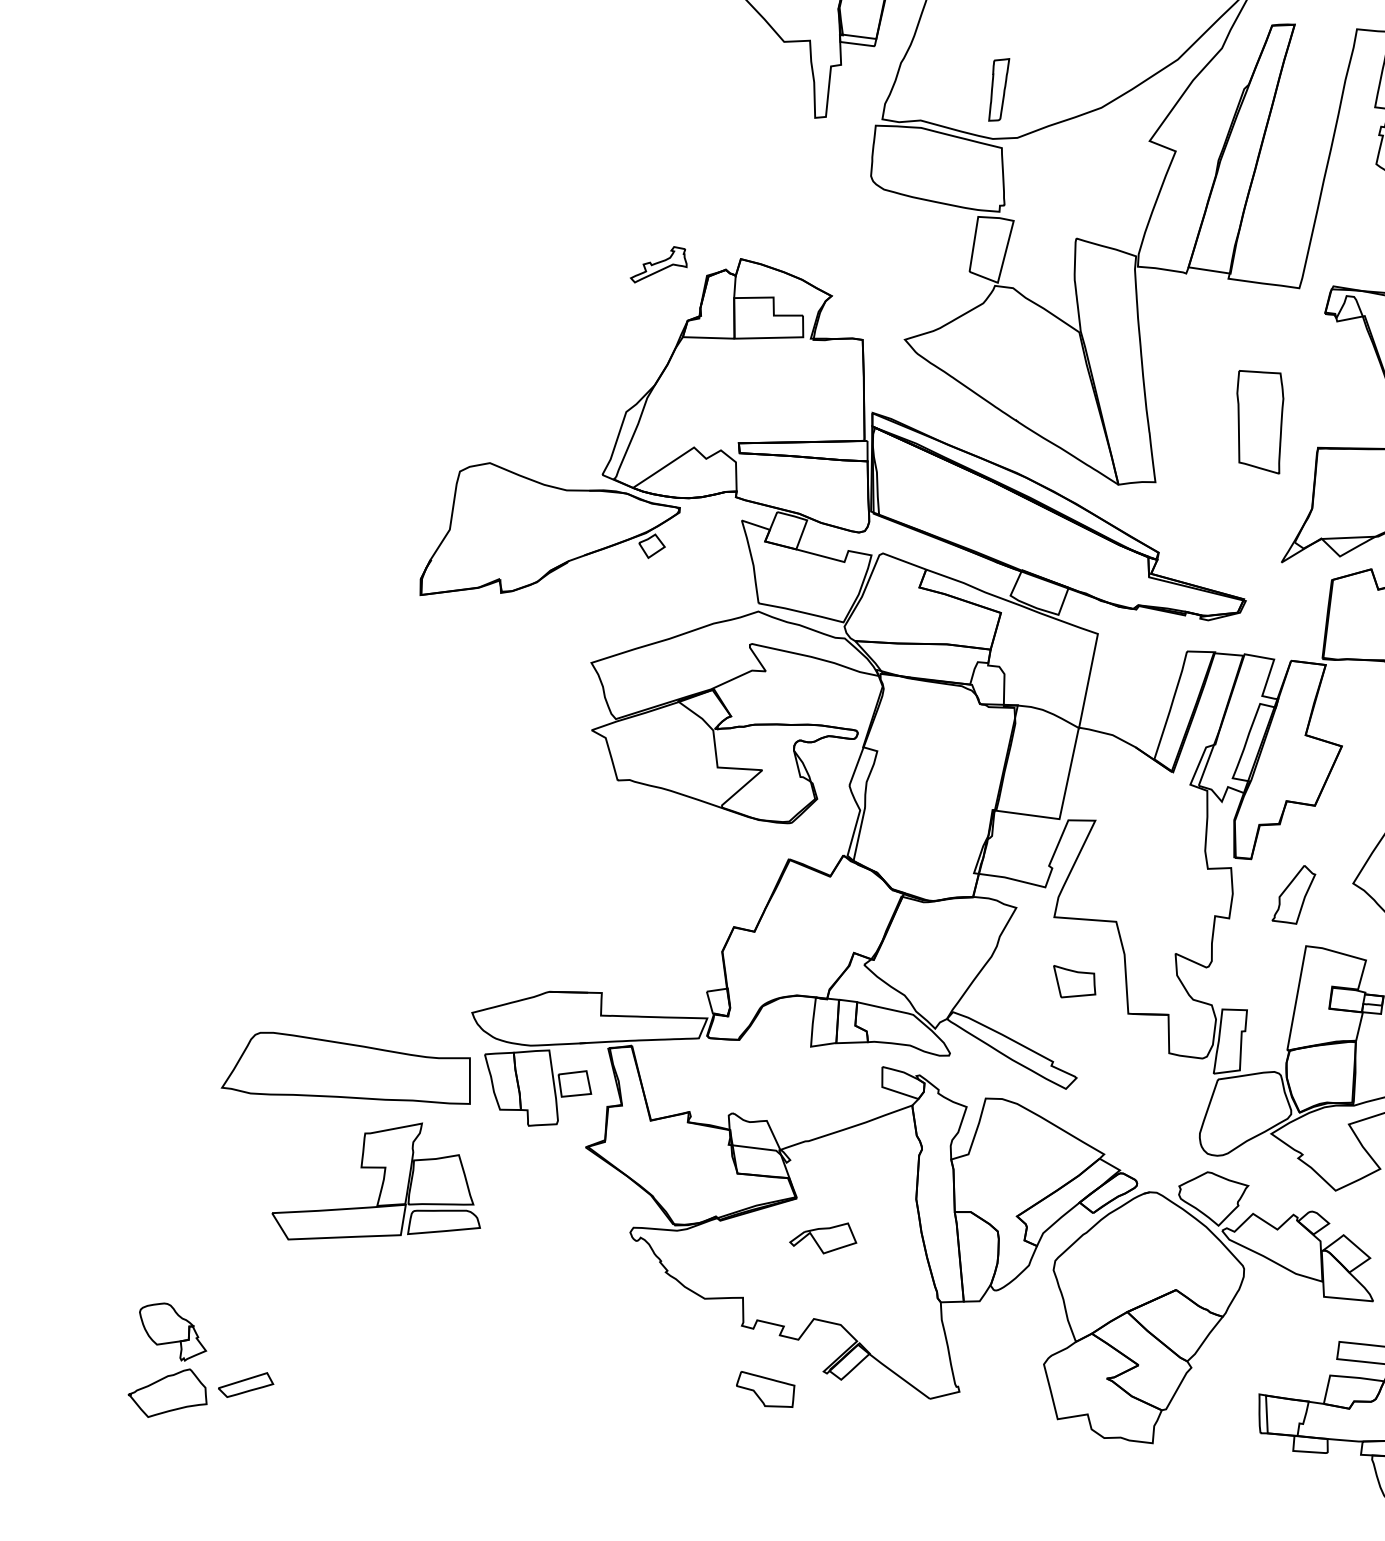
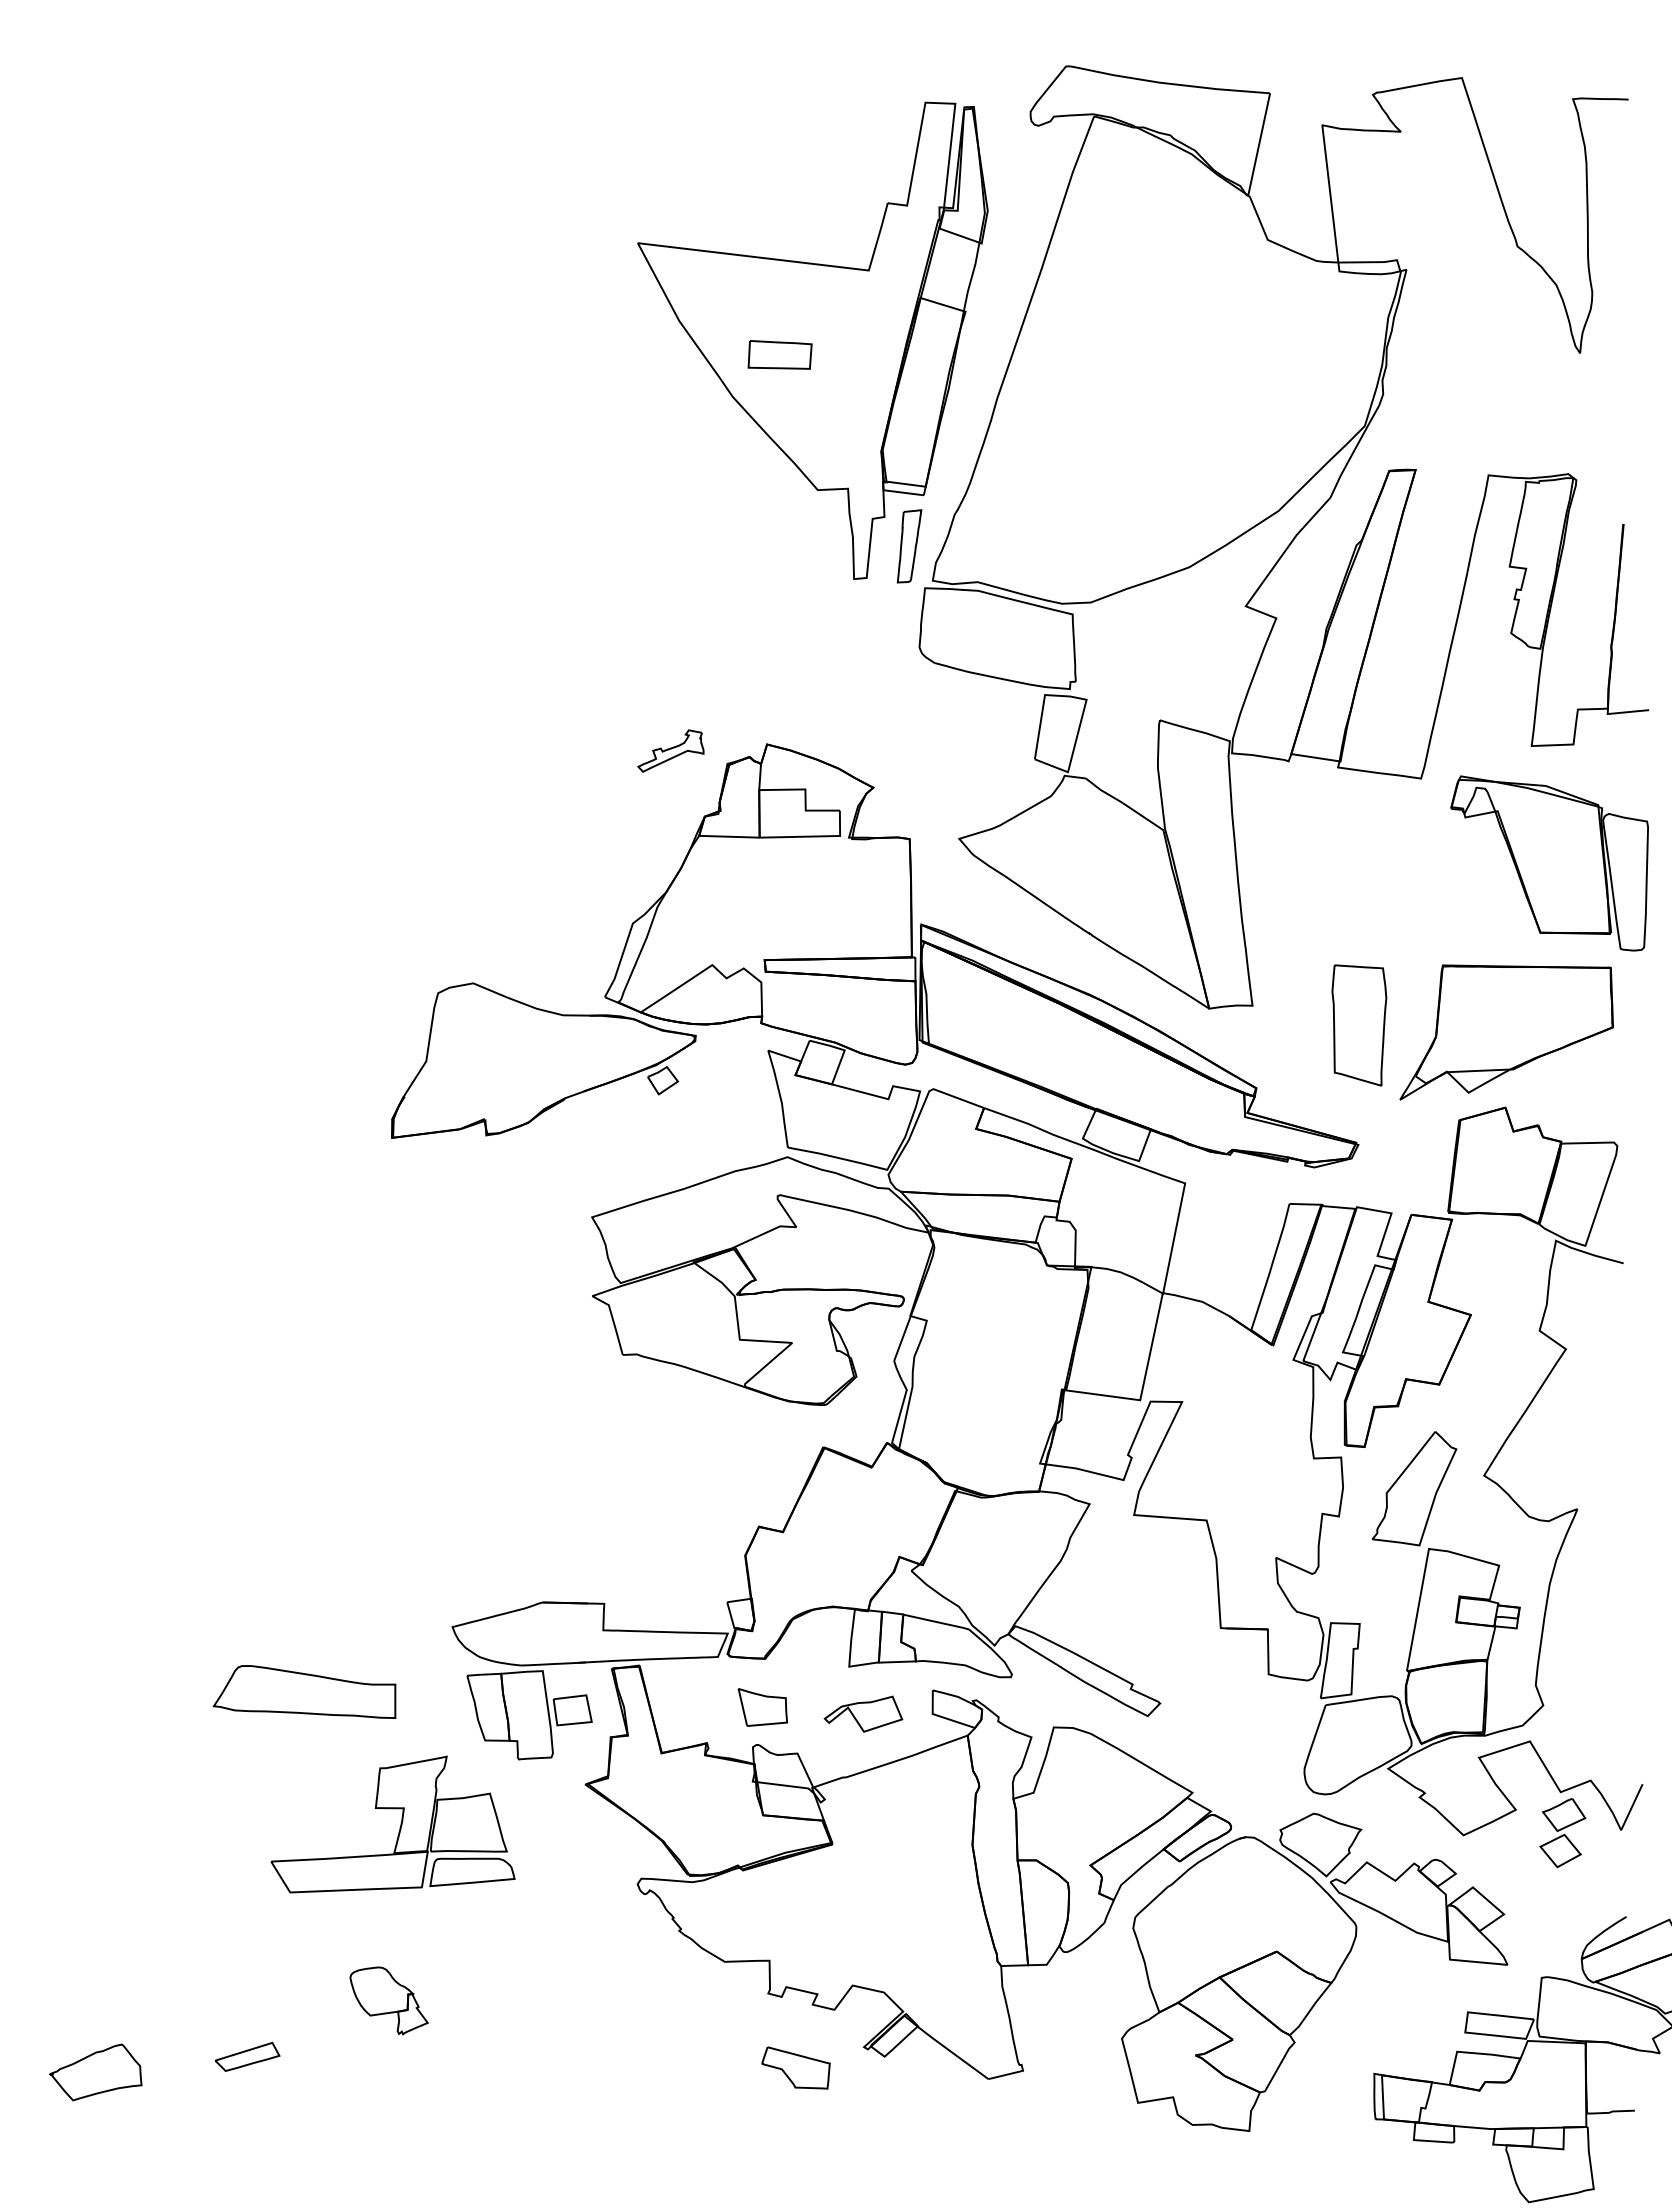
part: (999, 90) -> (909, 546), moved
part: (1260, 422) -> (1359, 1025), moved
part: (1293, 894) -> (1414, 1488), size x1.67
part: (1074, 981) -> (762, 1707), moved
part: (345, 1067) -> (304, 1691), size x0.62
part: (381, 1184) -> (399, 1827), moved
part: (823, 1237) -> (863, 1713), moved
part: (172, 1331) -> (388, 2000), moved
part: (245, 1384) -> (247, 2056), moved

